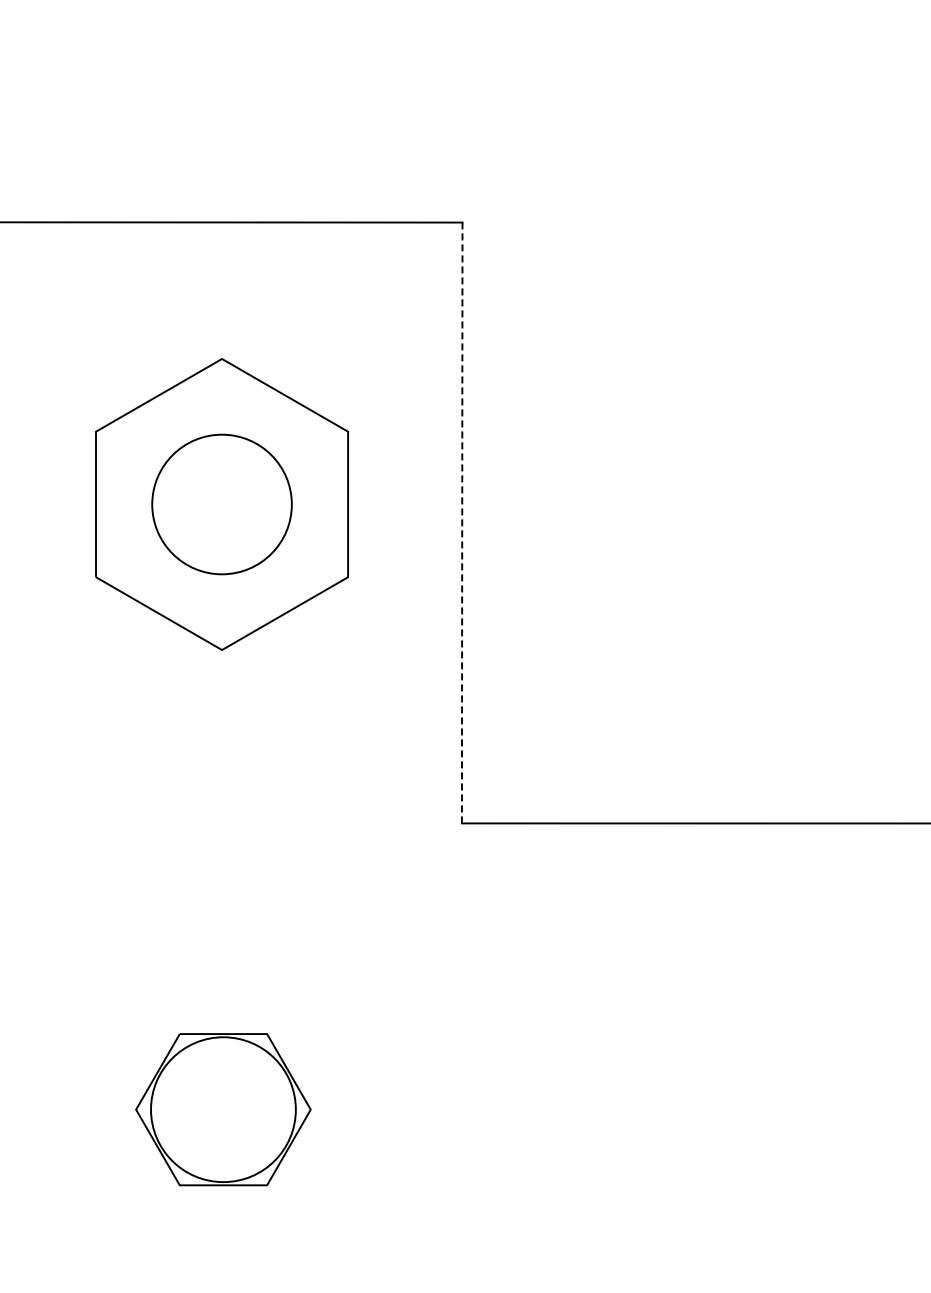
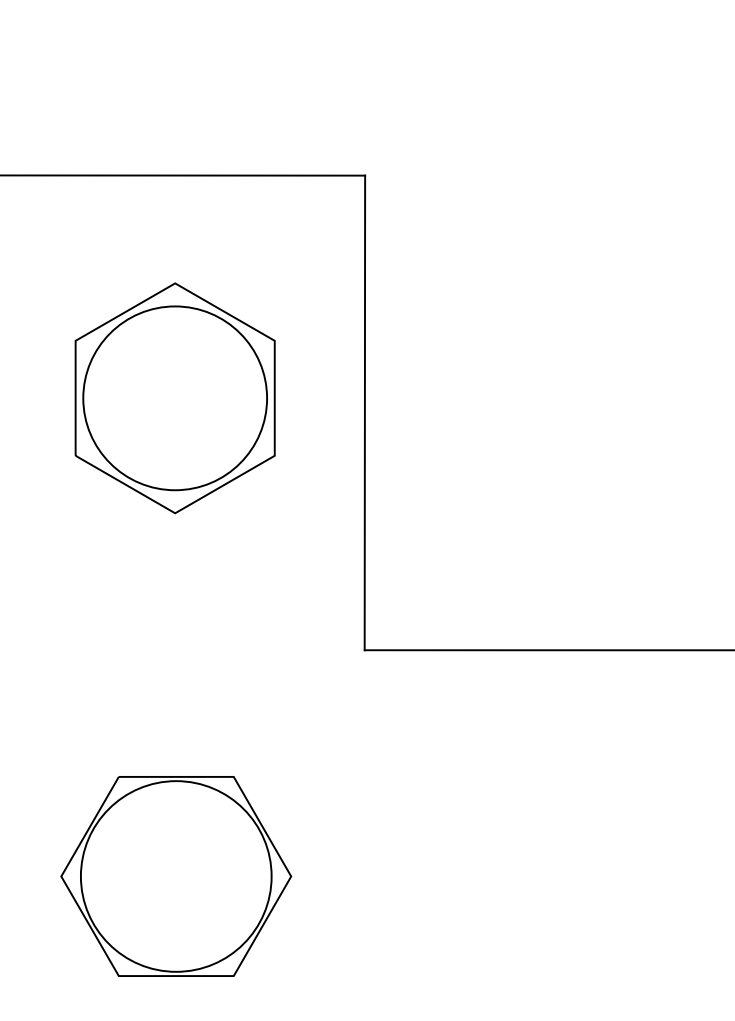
circle: (221, 504) -> (174, 398), size x1.67
line: (462, 522) -> (365, 412), dashed -> solid
part: (223, 1109) -> (176, 876), size x1.67

